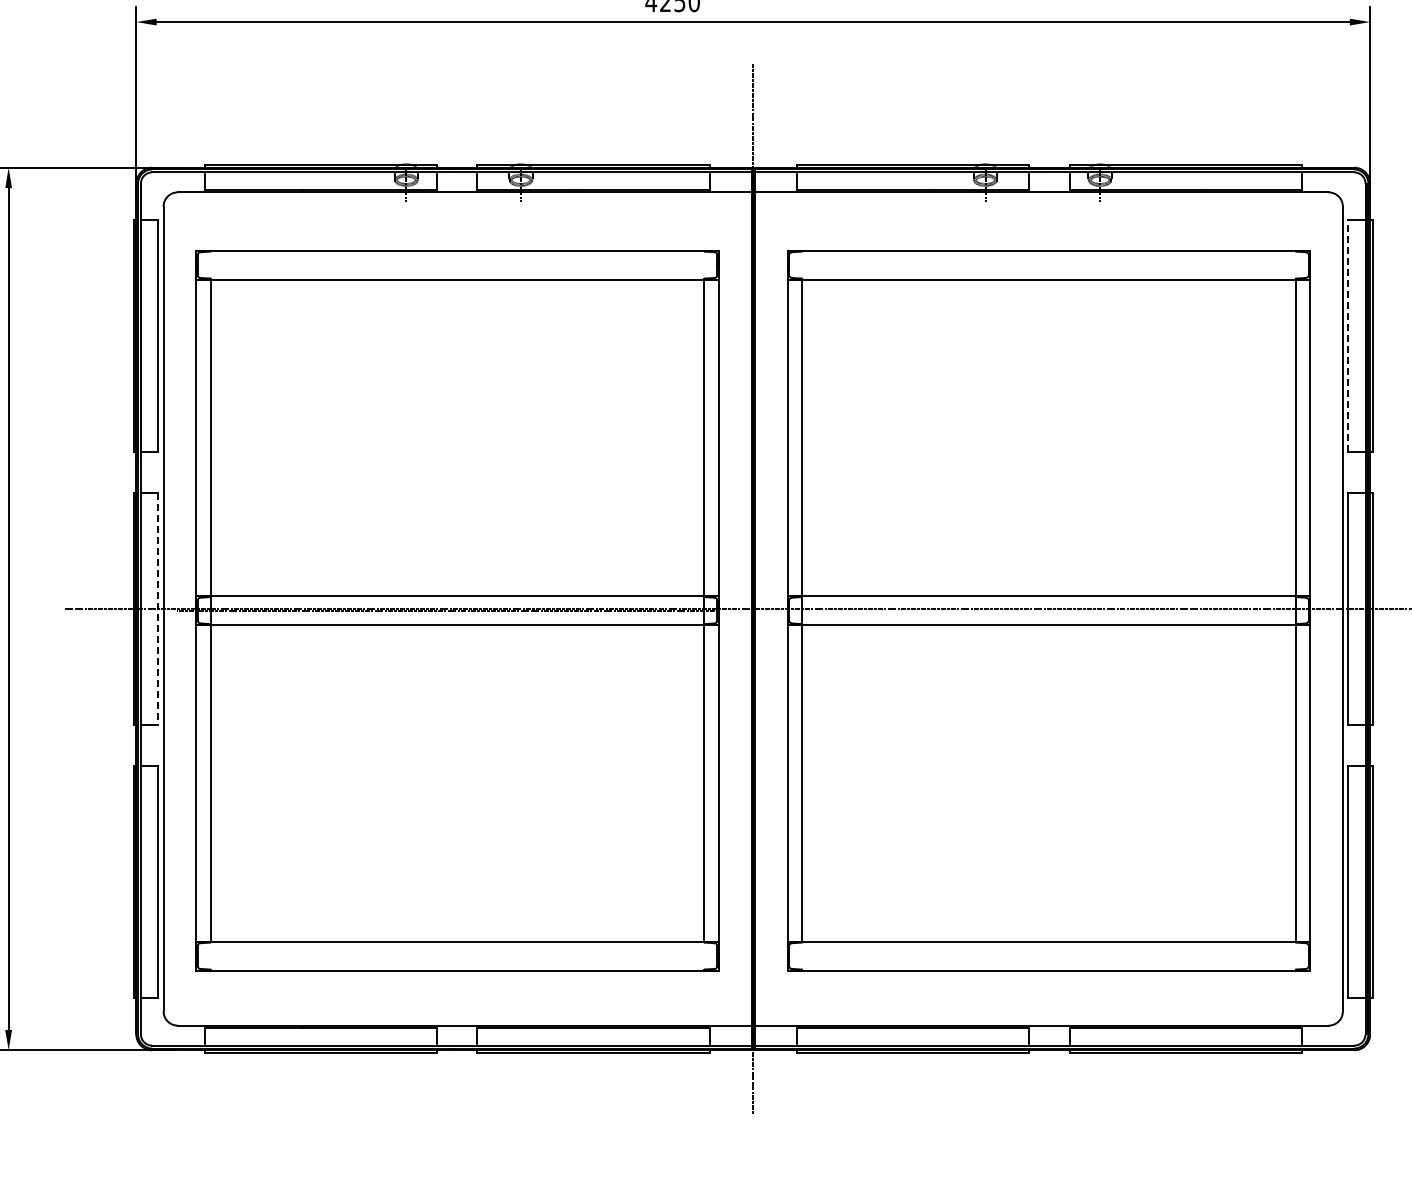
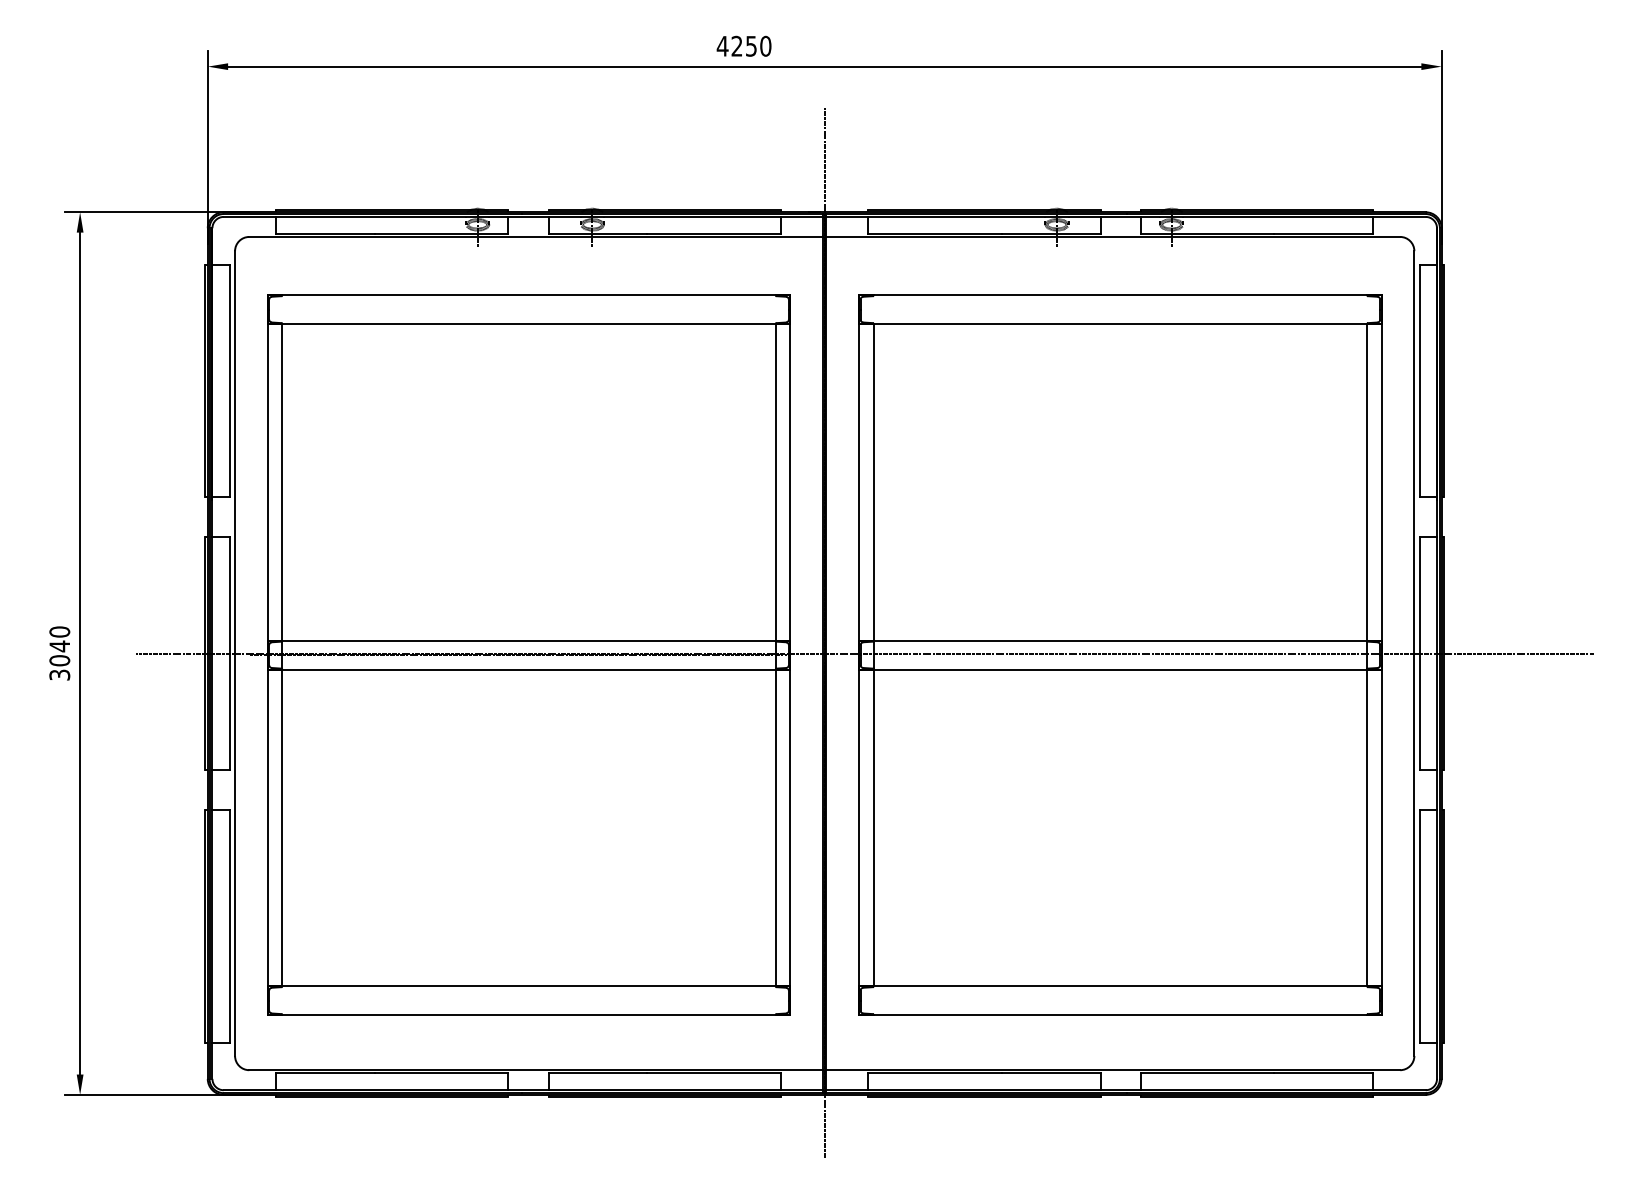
line: (1348, 335) -> (1419, 380), dashed -> solid
line: (158, 609) -> (229, 654), dashed -> solid

